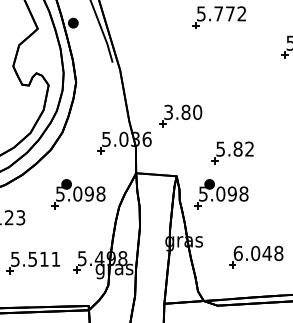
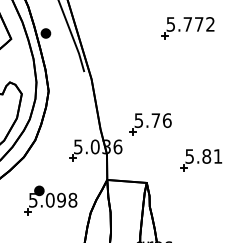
text: (183, 111) -> (153, 119), 3.80 -> 5.76
text: (249, 148) -> (217, 155), 5.82 -> 5.81
part: (221, 194) -> (190, 200), removed

